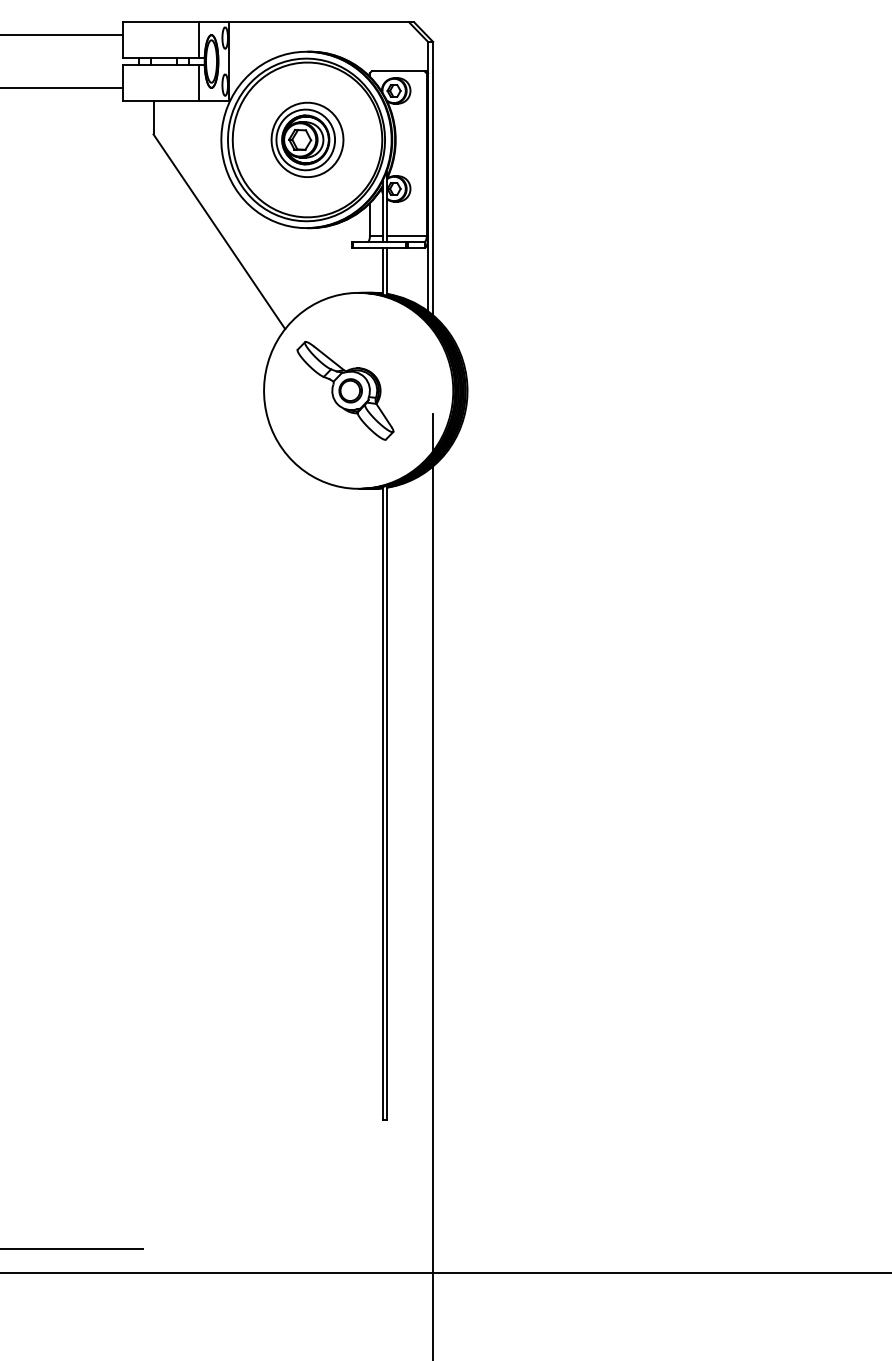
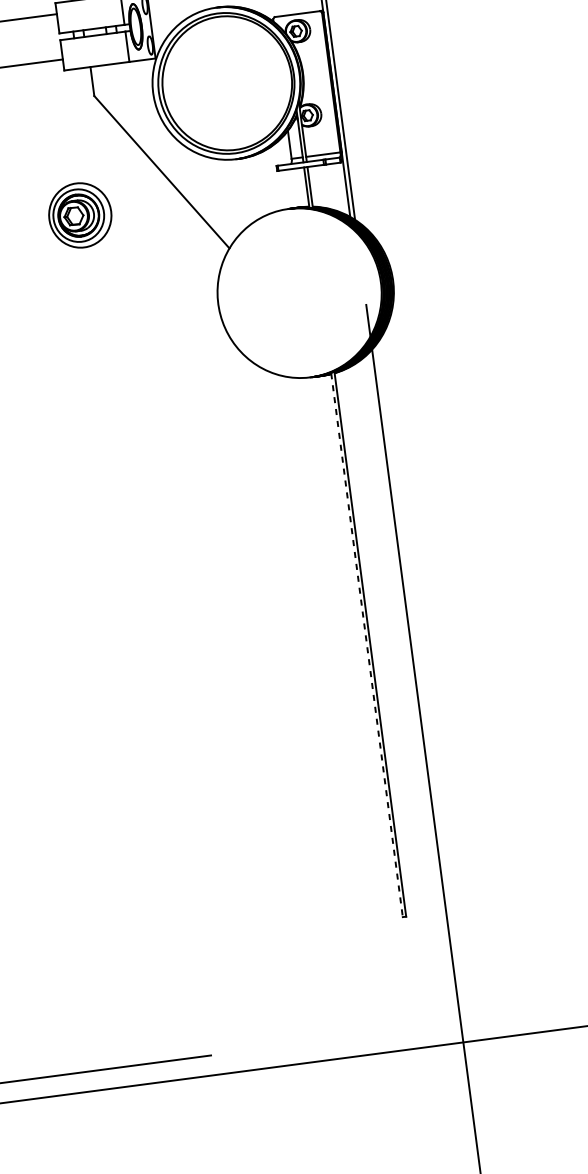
part: (307, 139) -> (80, 215), moved
part: (345, 390) -> (288, 294), removed
line: (382, 804) -> (366, 645), solid -> dashed

